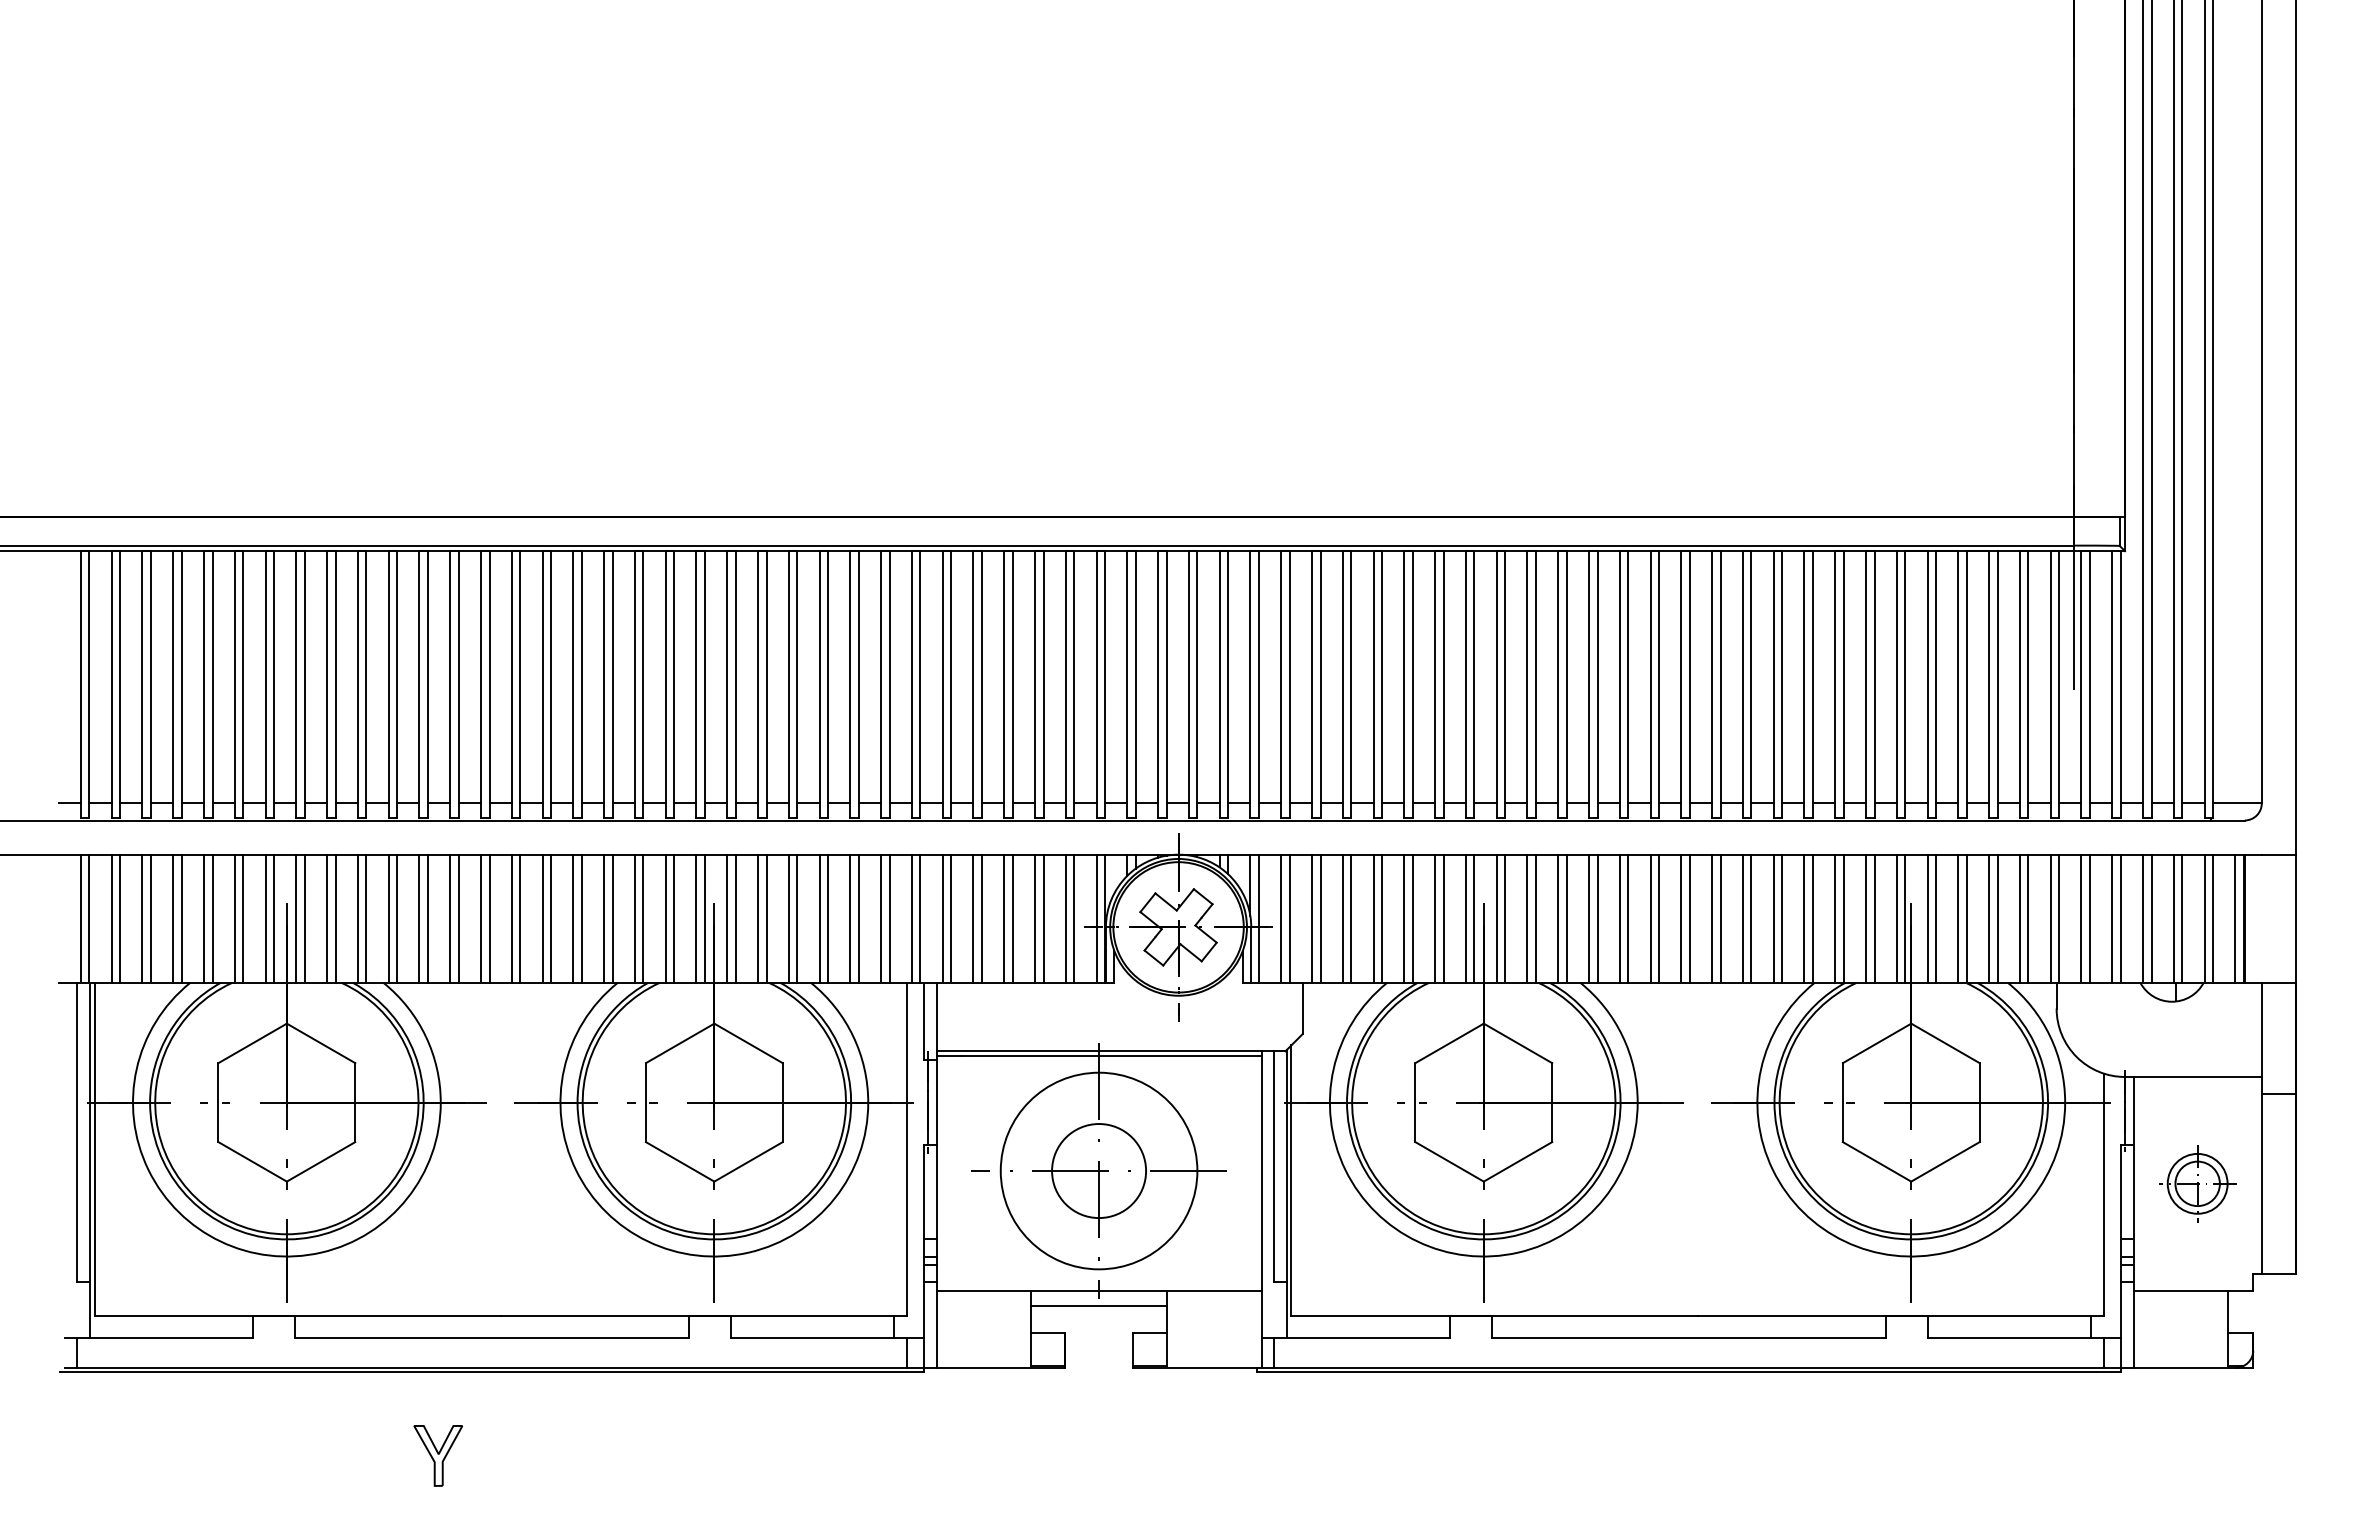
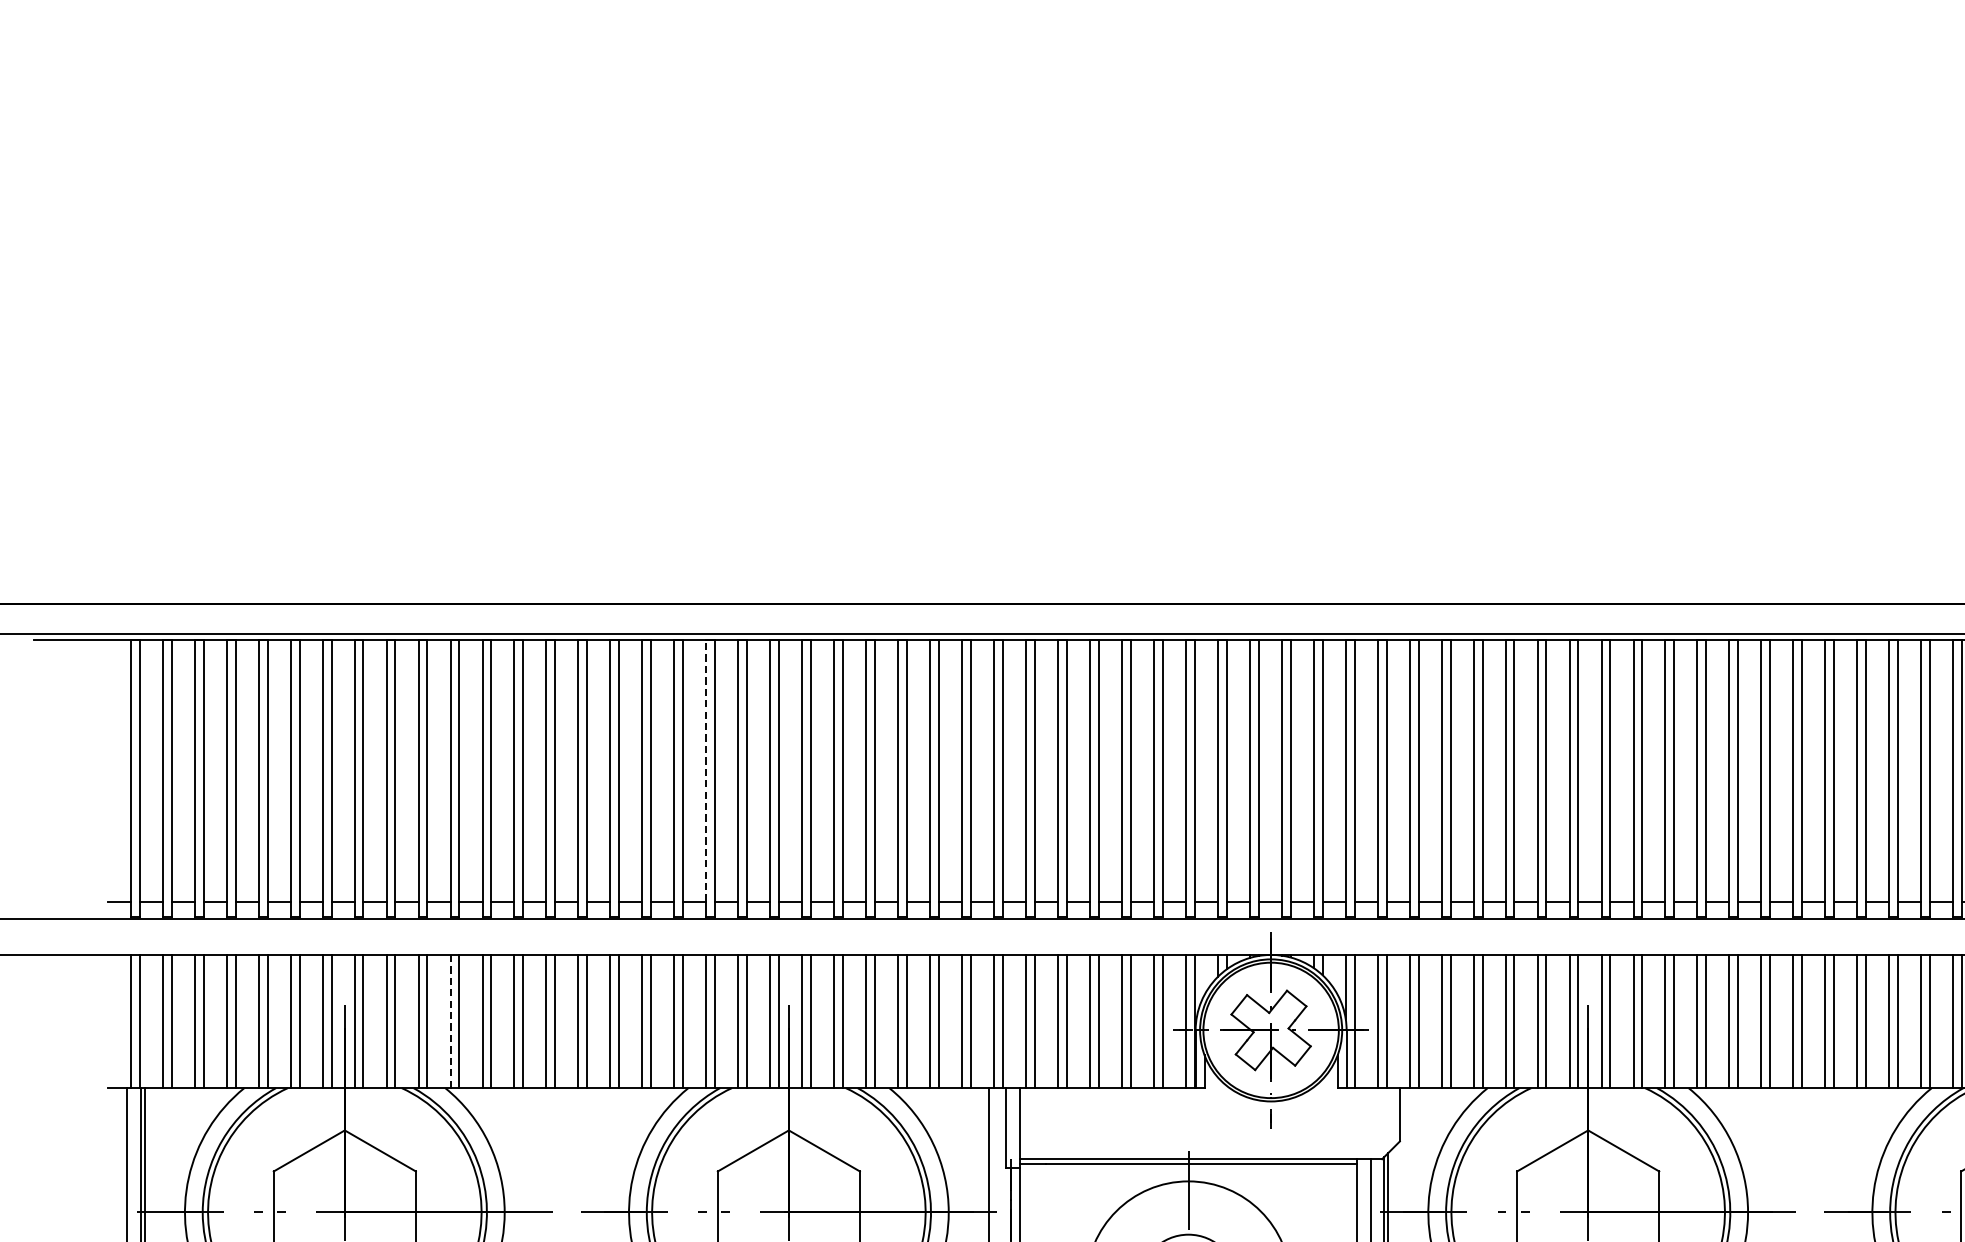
line: (634, 676) -> (705, 769), solid -> dashed
line: (388, 919) -> (450, 1022), solid -> dashed

